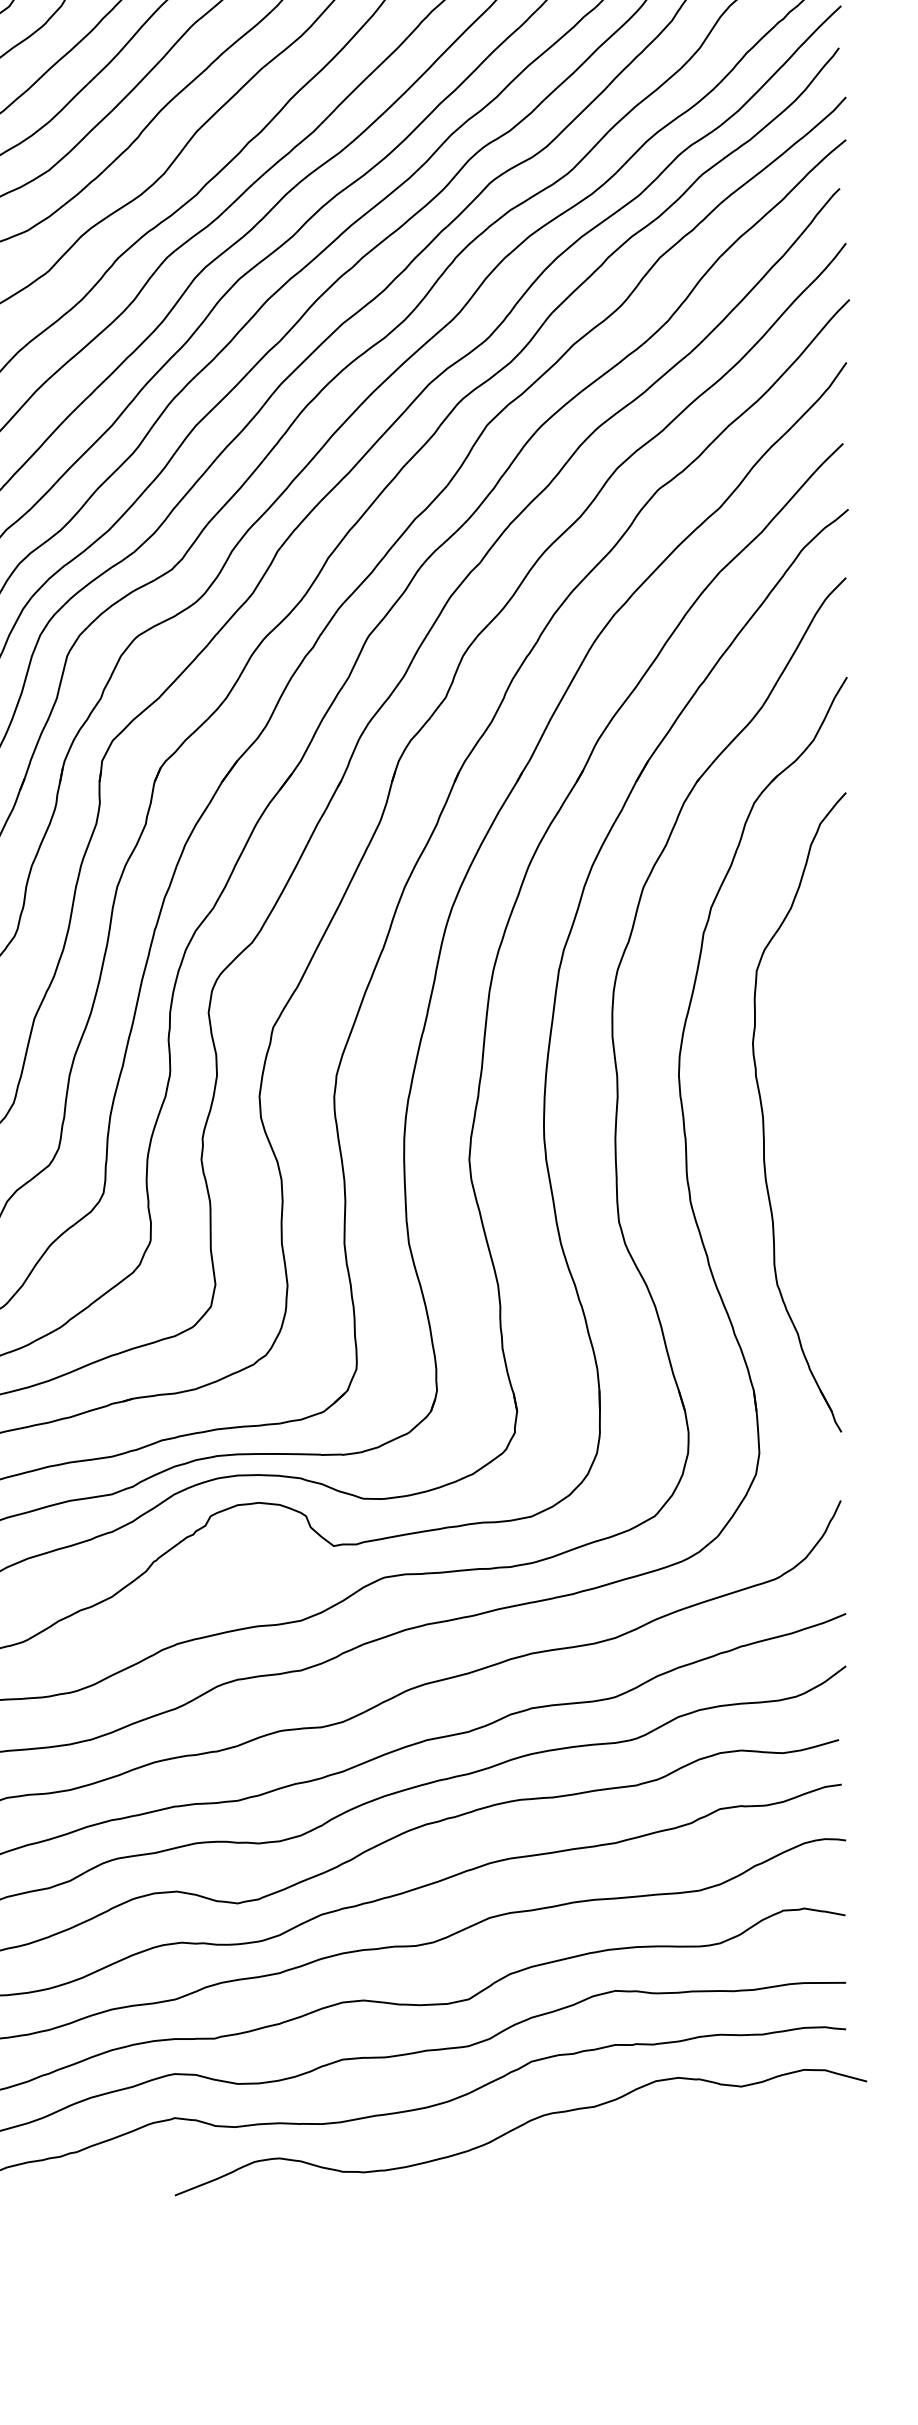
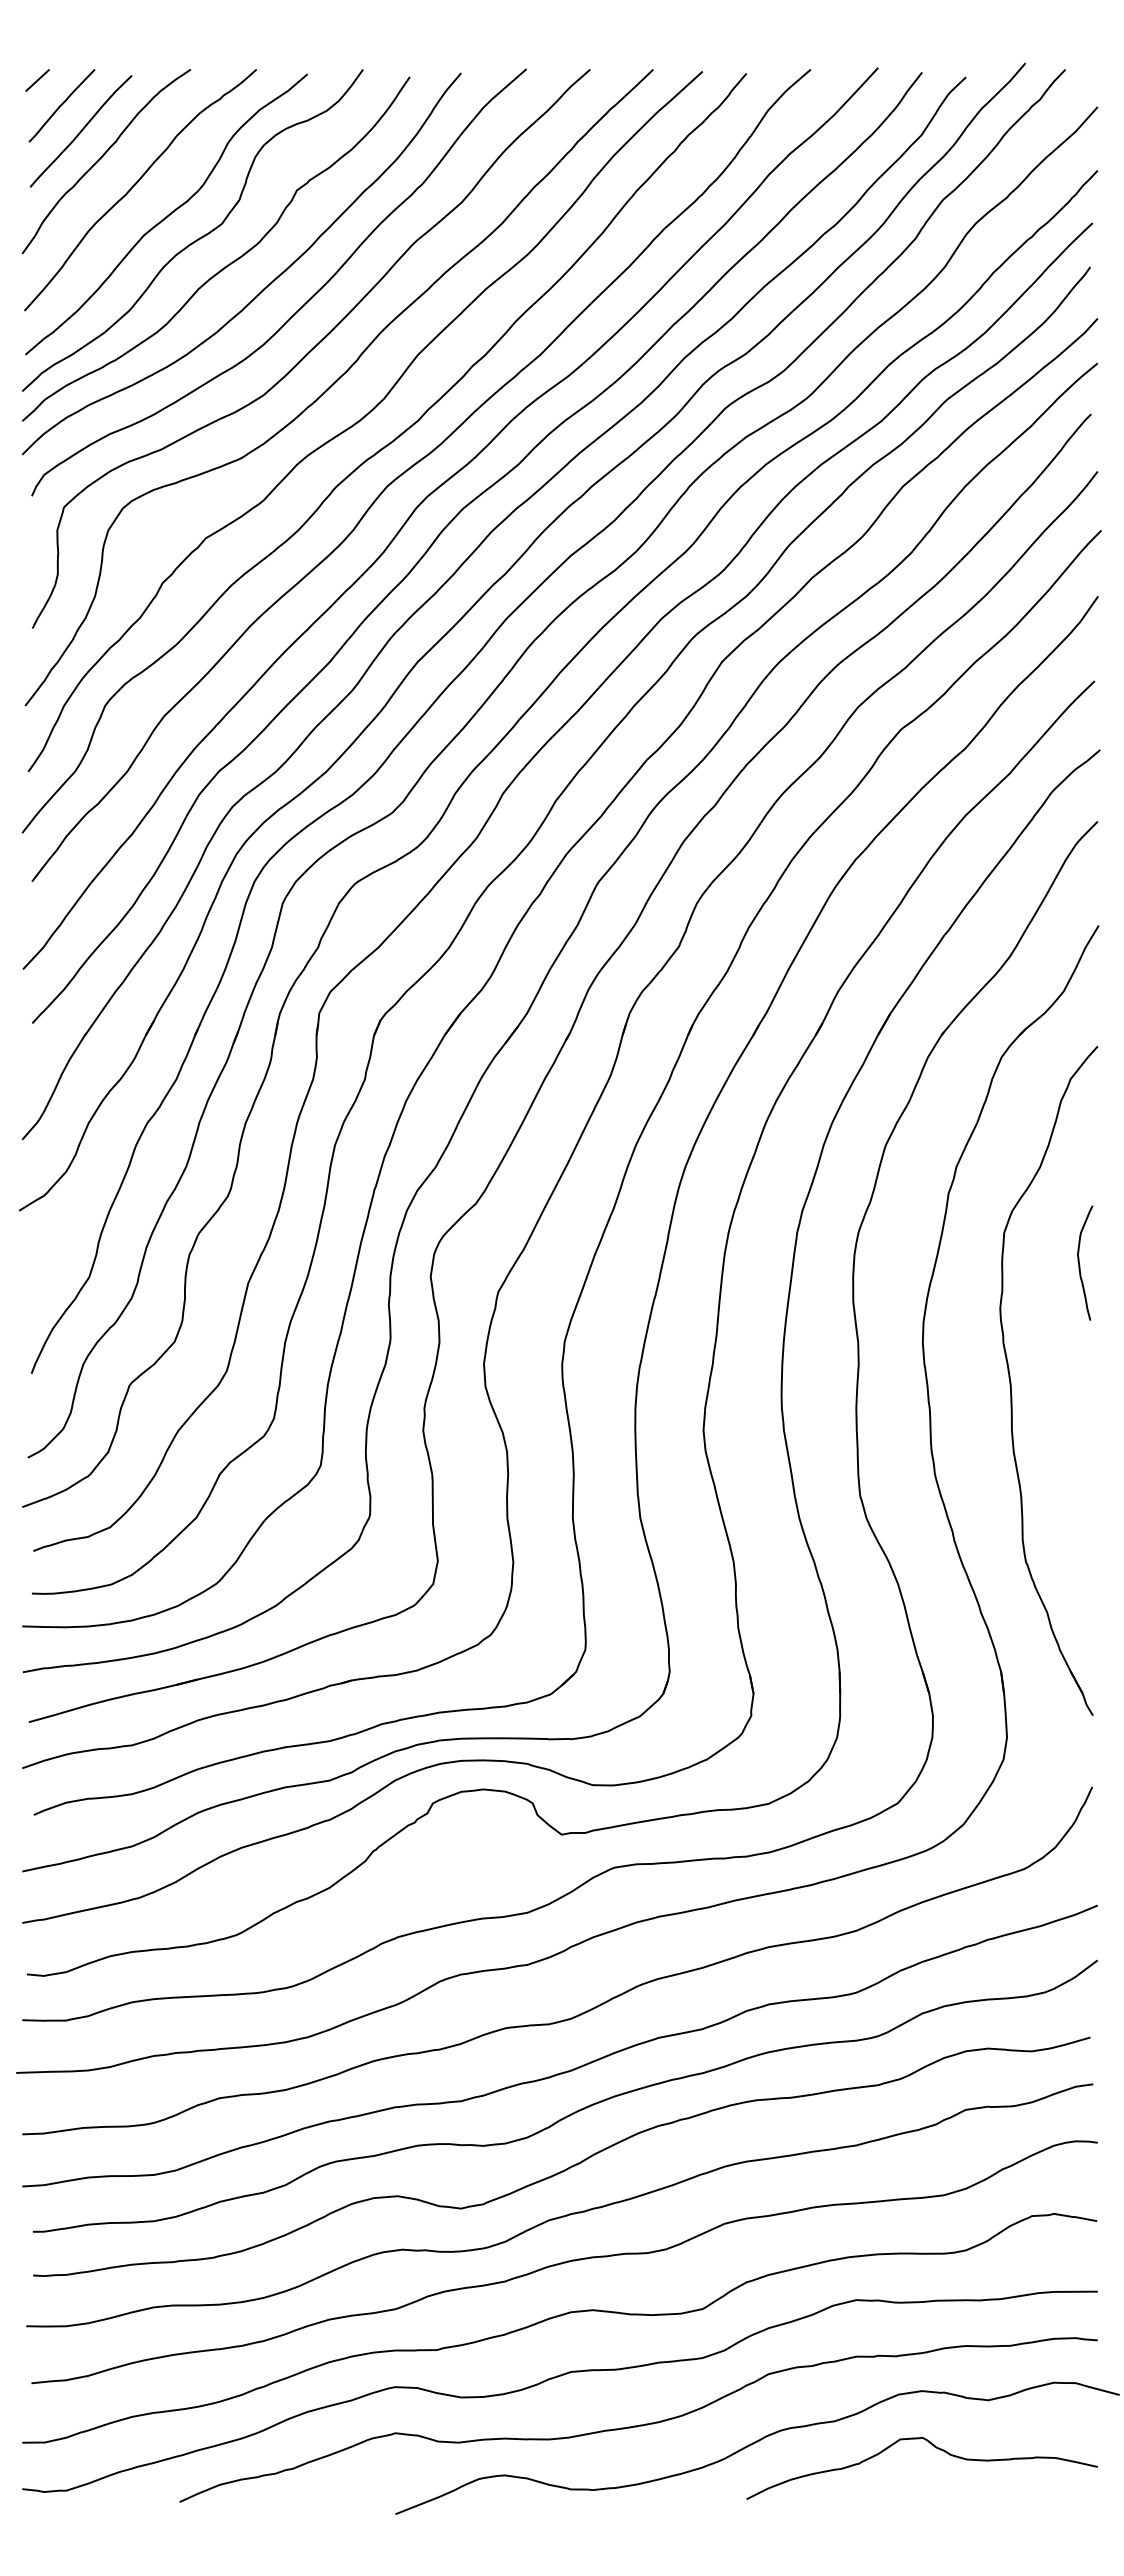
curve: (829, 1002) -> (1080, 1265), added
curve: (690, 2131) -> (934, 2447), added

